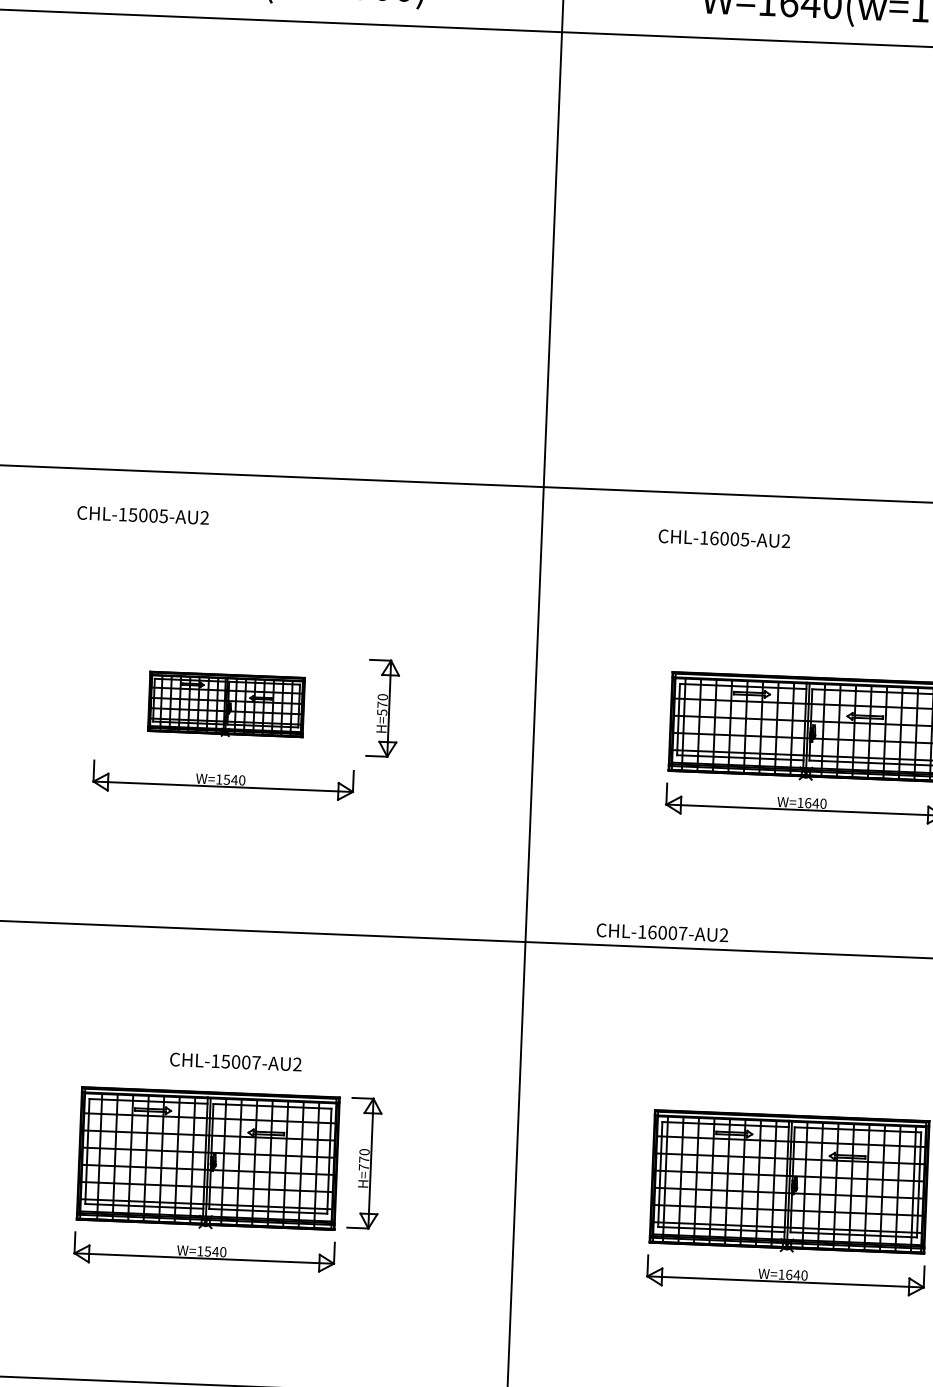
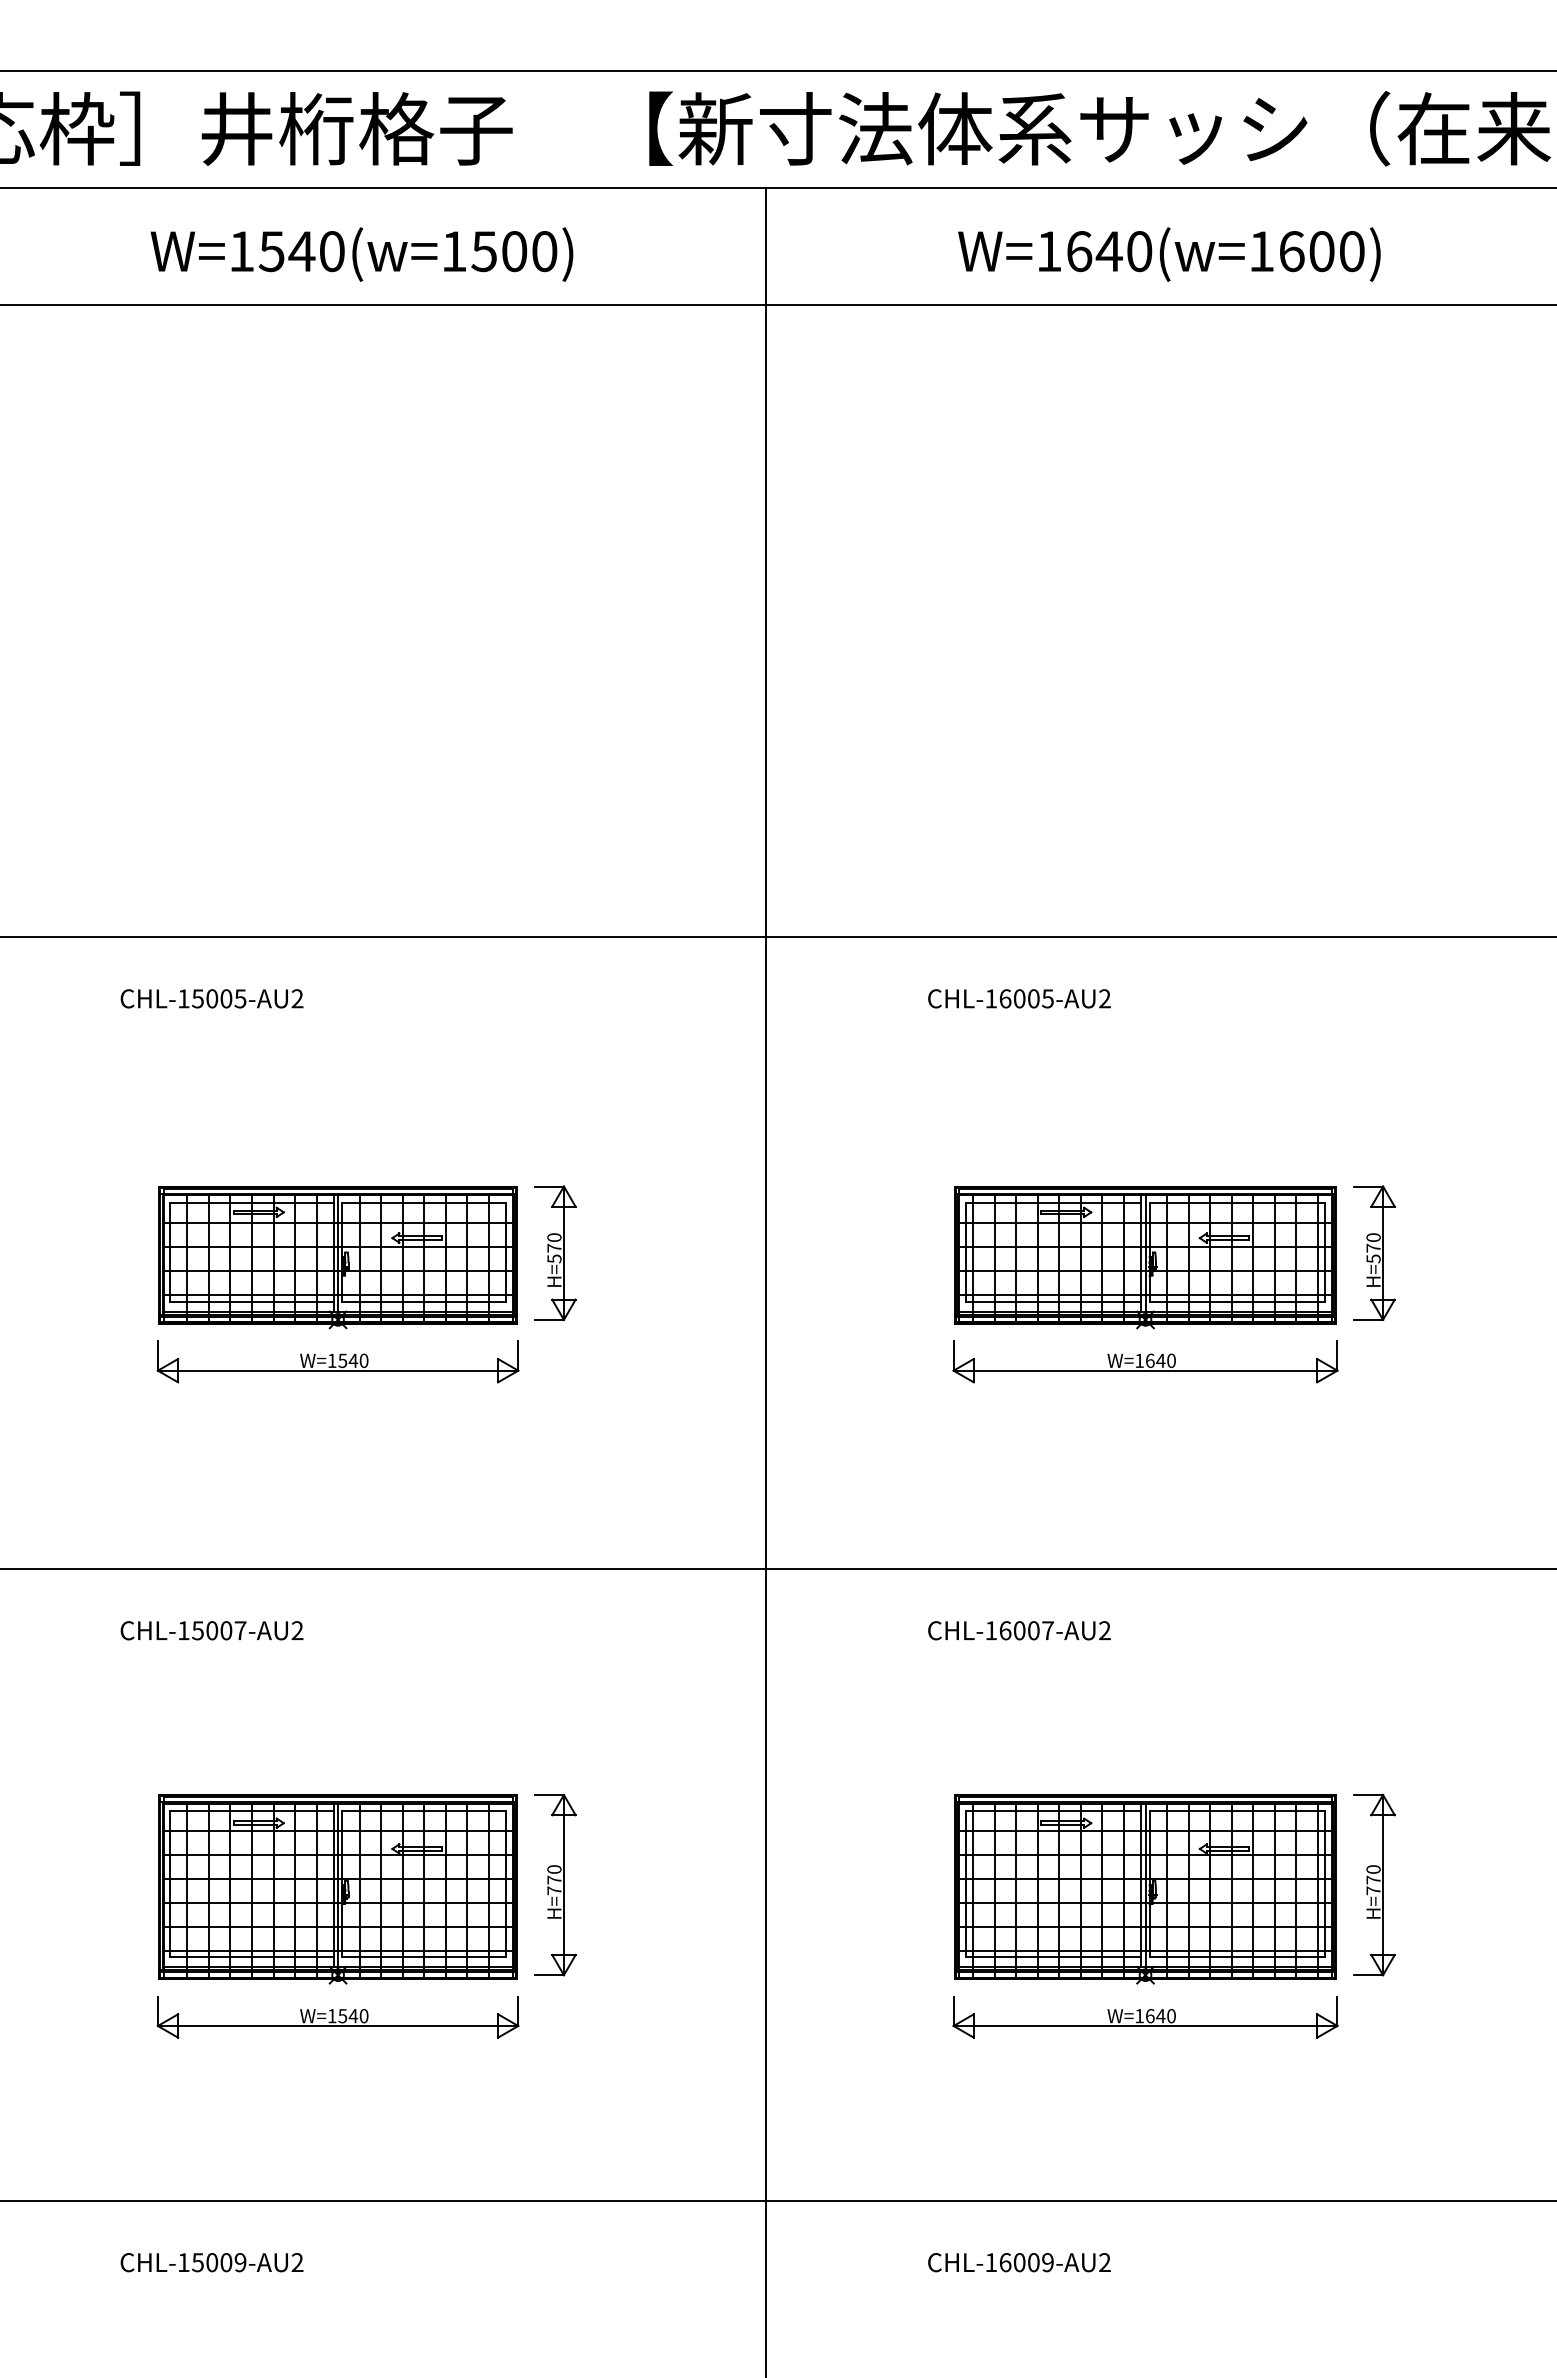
part: (226, 705) -> (337, 1257), size x1.67
text: (662, 932) -> (1019, 1630), moved
text: (235, 1061) -> (211, 1630), moved

